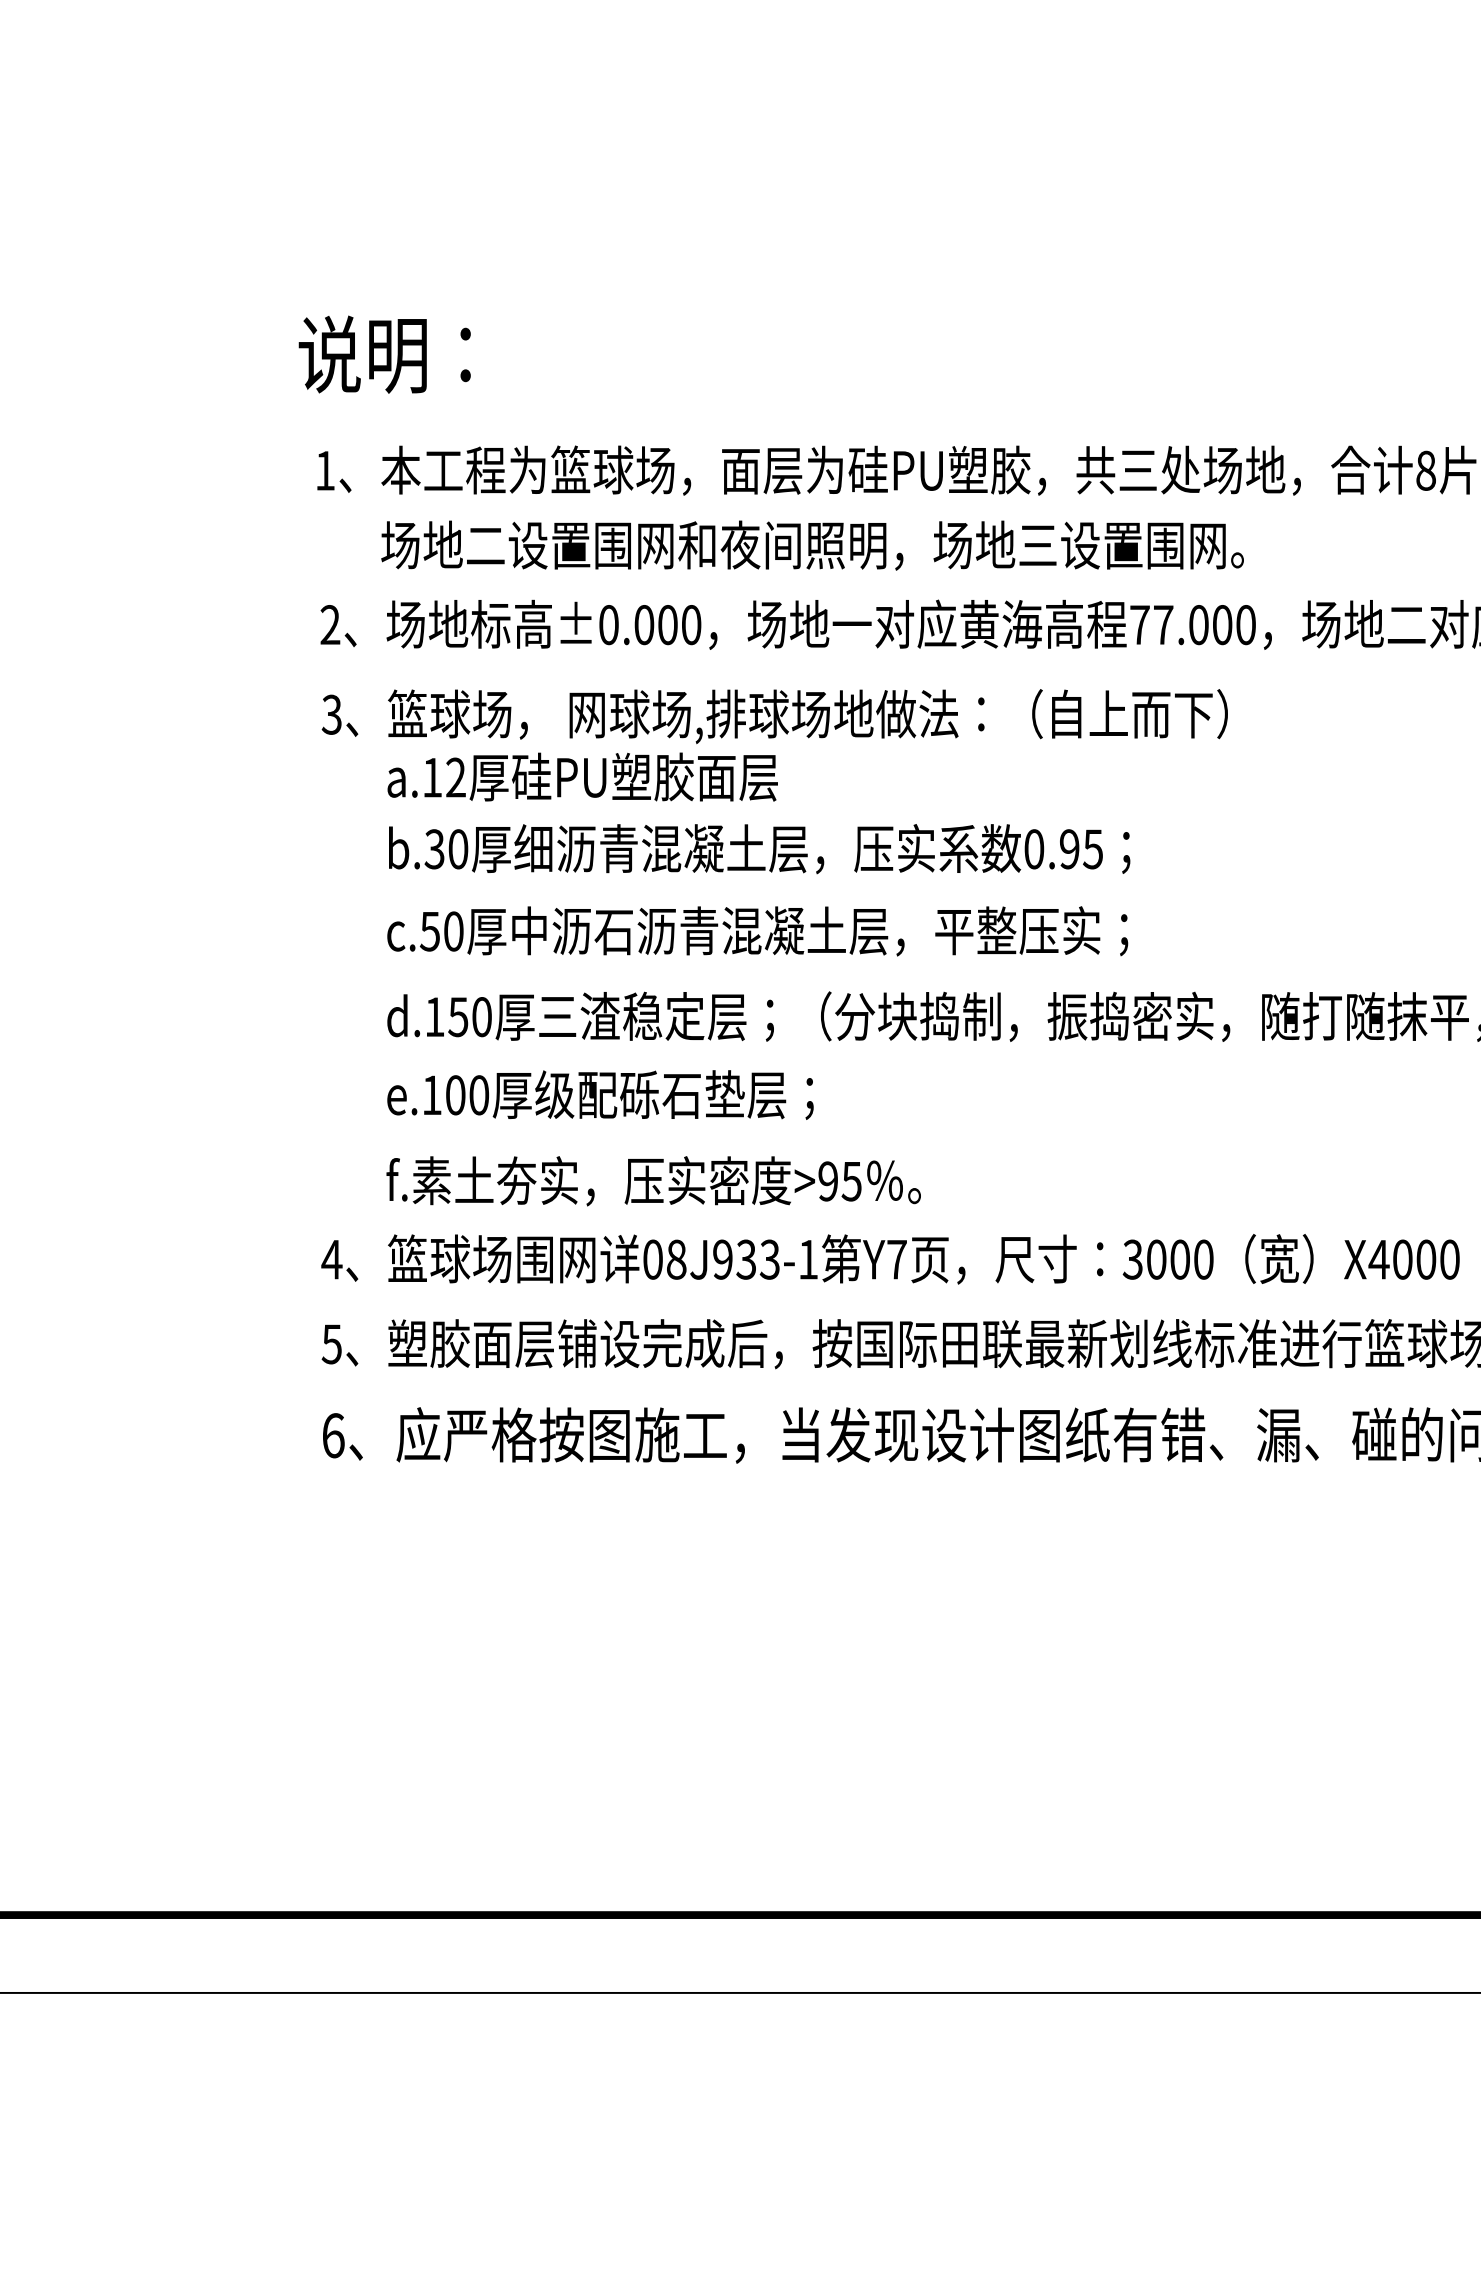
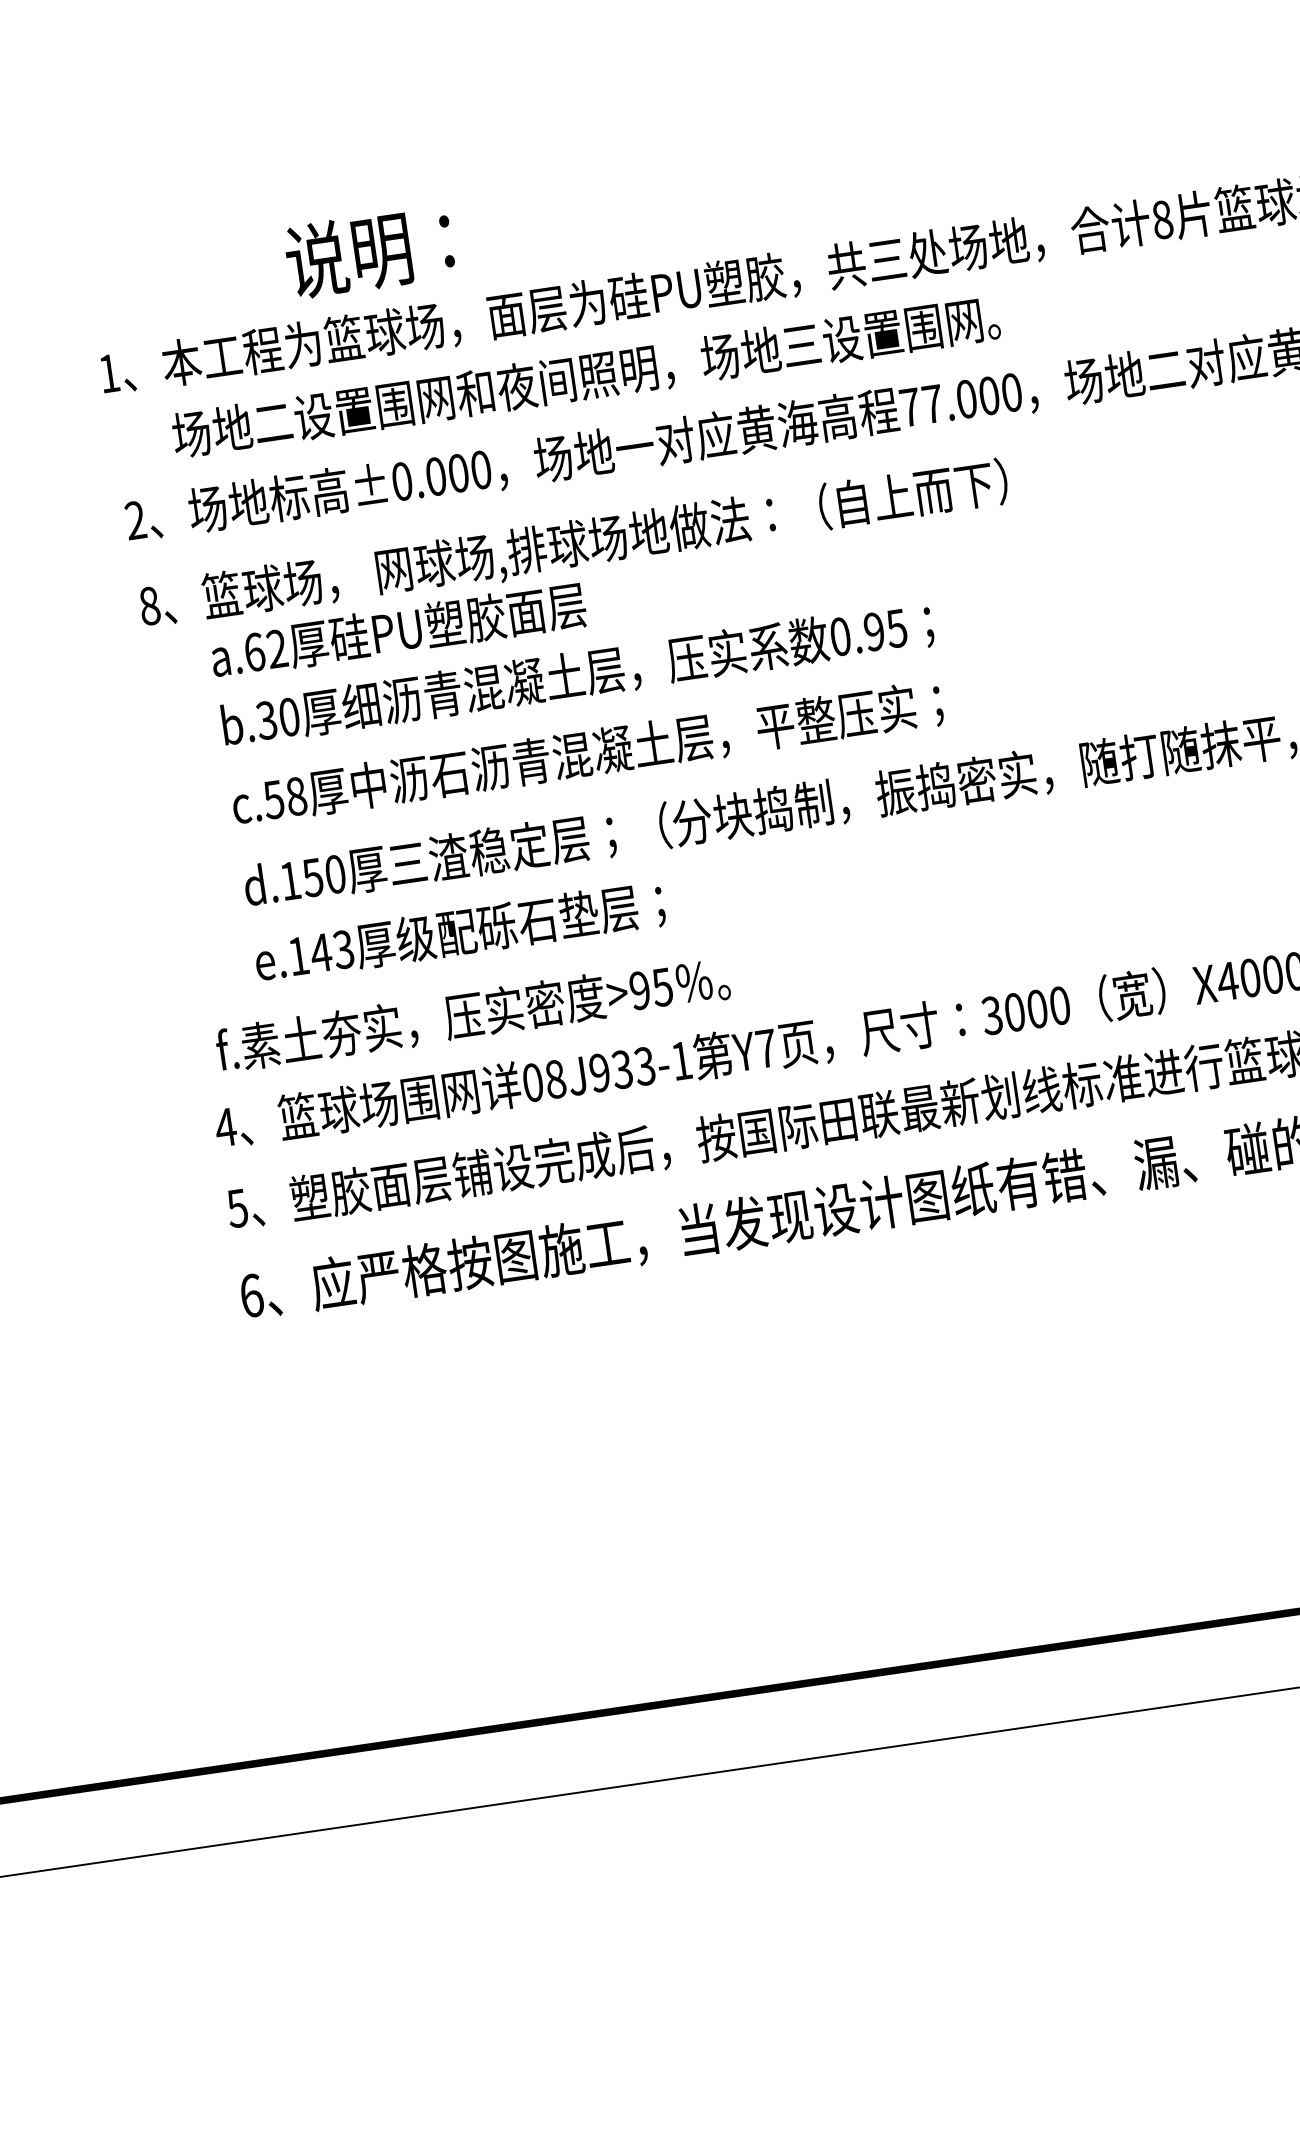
text: (384, 354) -> (369, 252), moved
text: (331, 714) -> (149, 605), 3 -> 8
text: (432, 777) -> (254, 652), a.12 -> a.62
text: (453, 931) -> (296, 796), c.50 -> c.58
text: (466, 1095) -> (331, 951), e.100 -> e.143
text: (653, 1181) -> (472, 1015), moved

